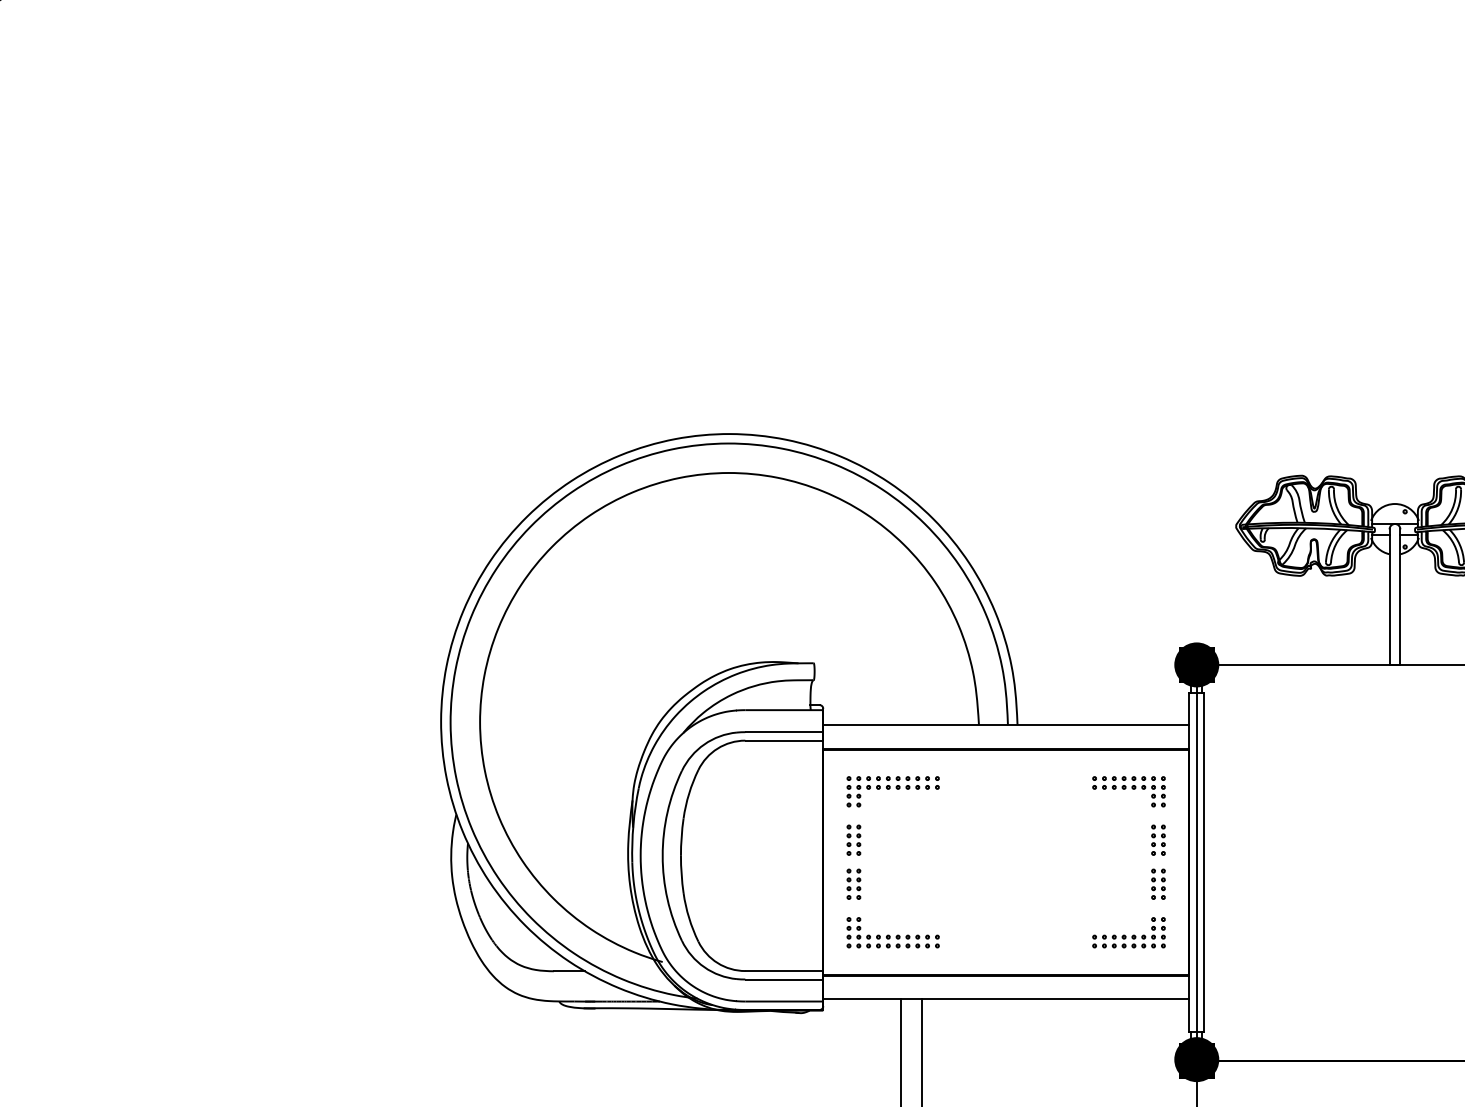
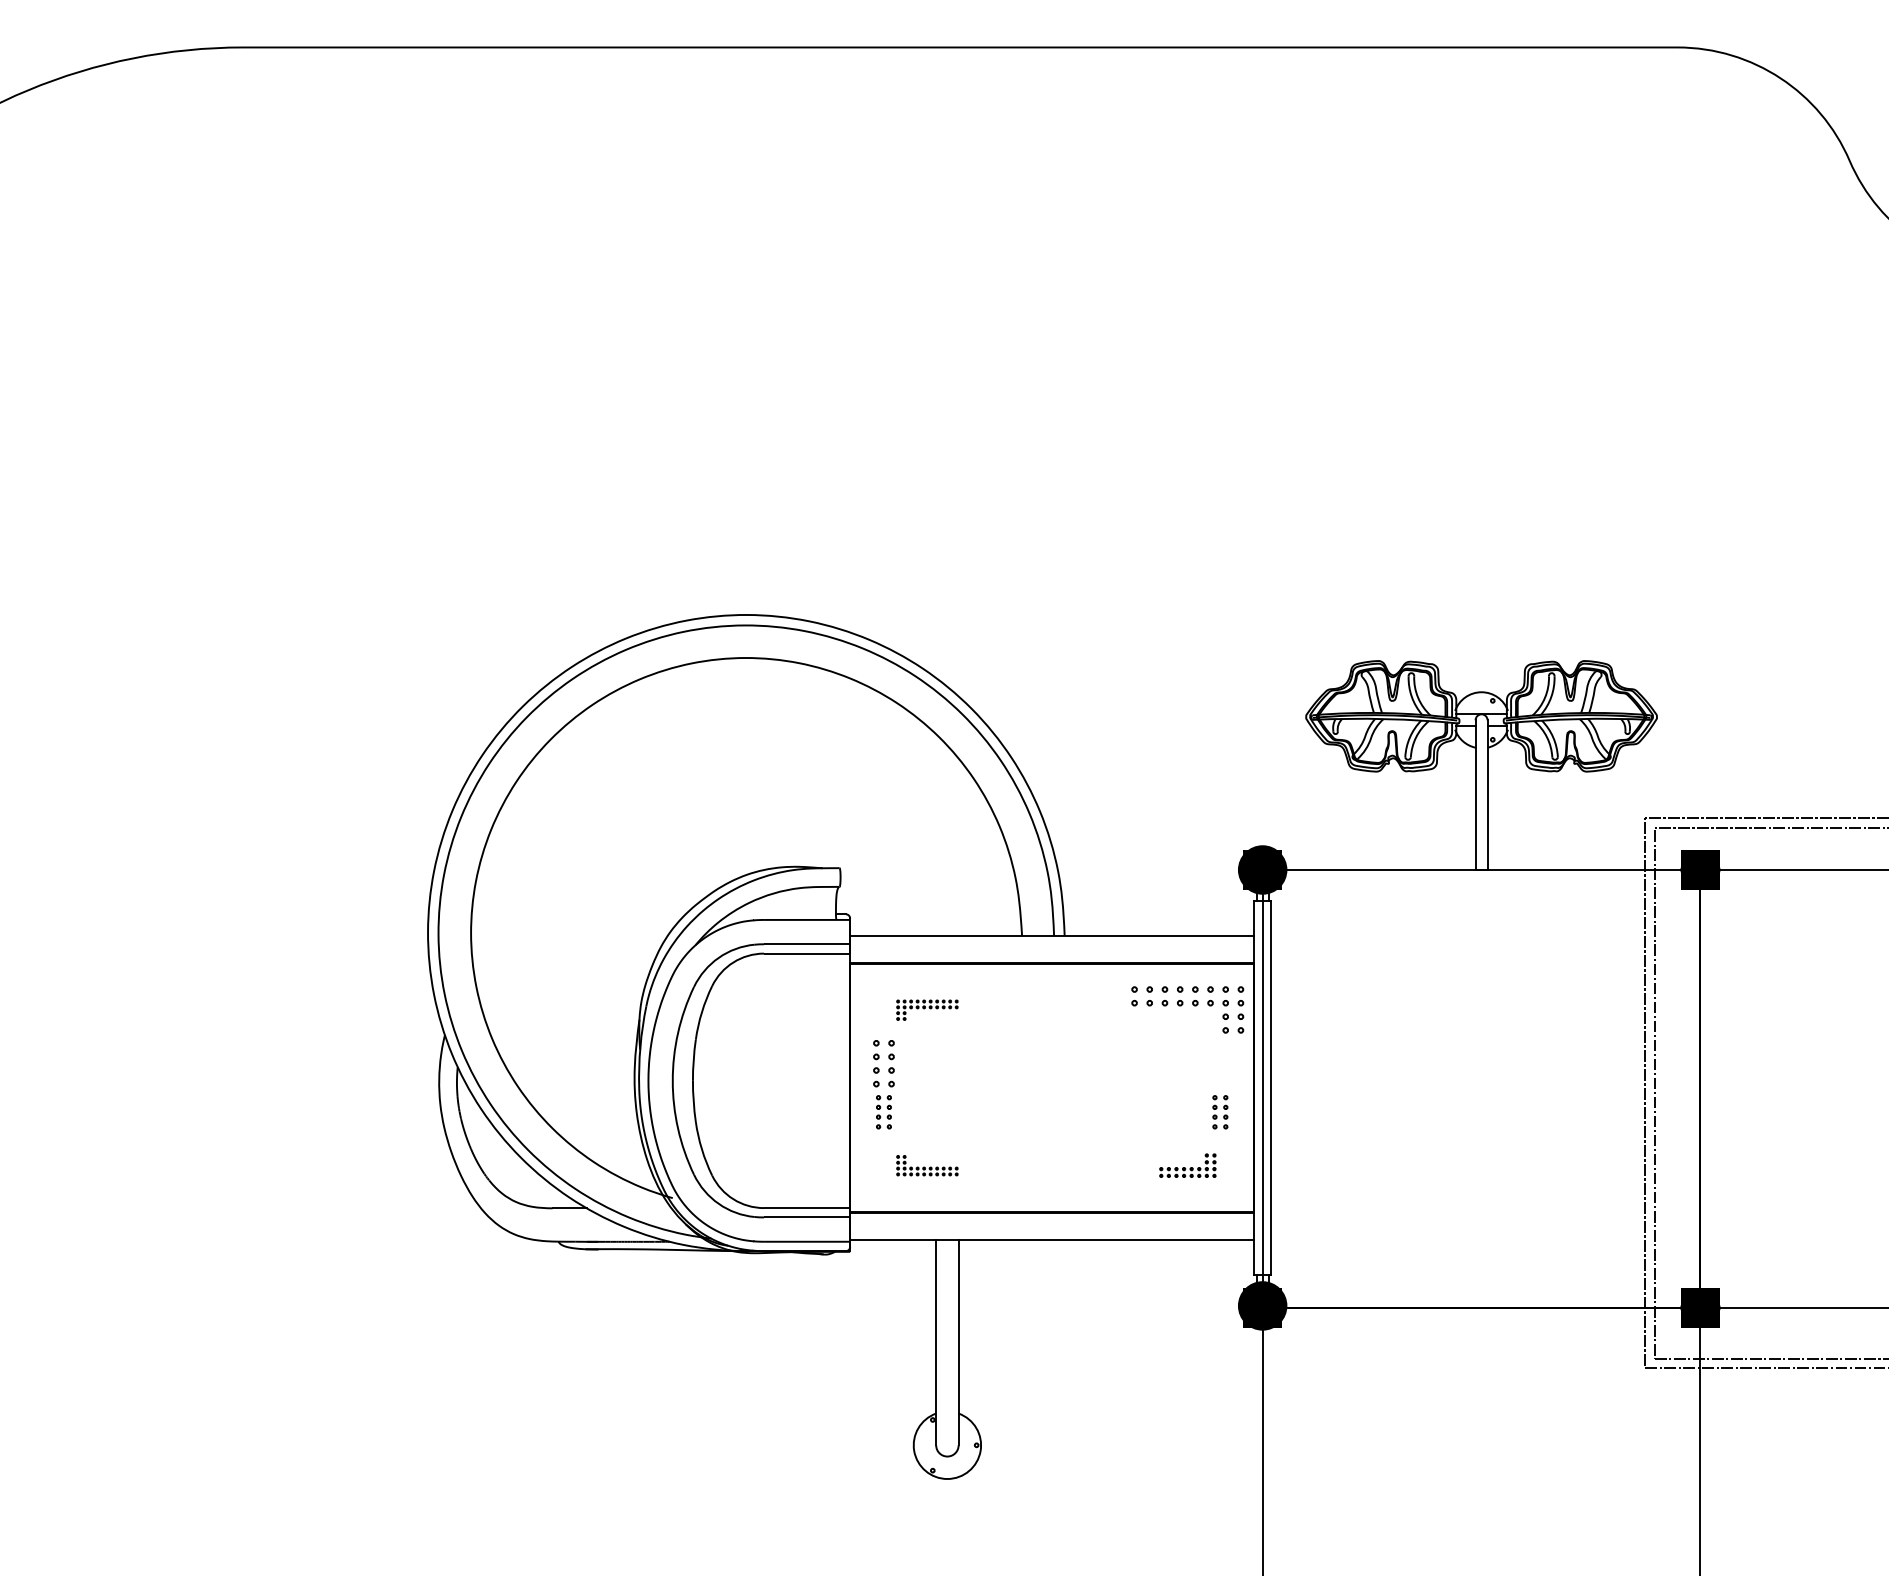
part: (893, 792) -> (927, 1010), size x0.6
part: (1128, 792) -> (1187, 1010), size x1.4
part: (853, 840) -> (883, 1063), size x1.4
part: (1158, 840) -> (1220, 1063), removed
part: (893, 932) -> (927, 1165), size x0.6
part: (1128, 932) -> (1187, 1165), size x0.7

